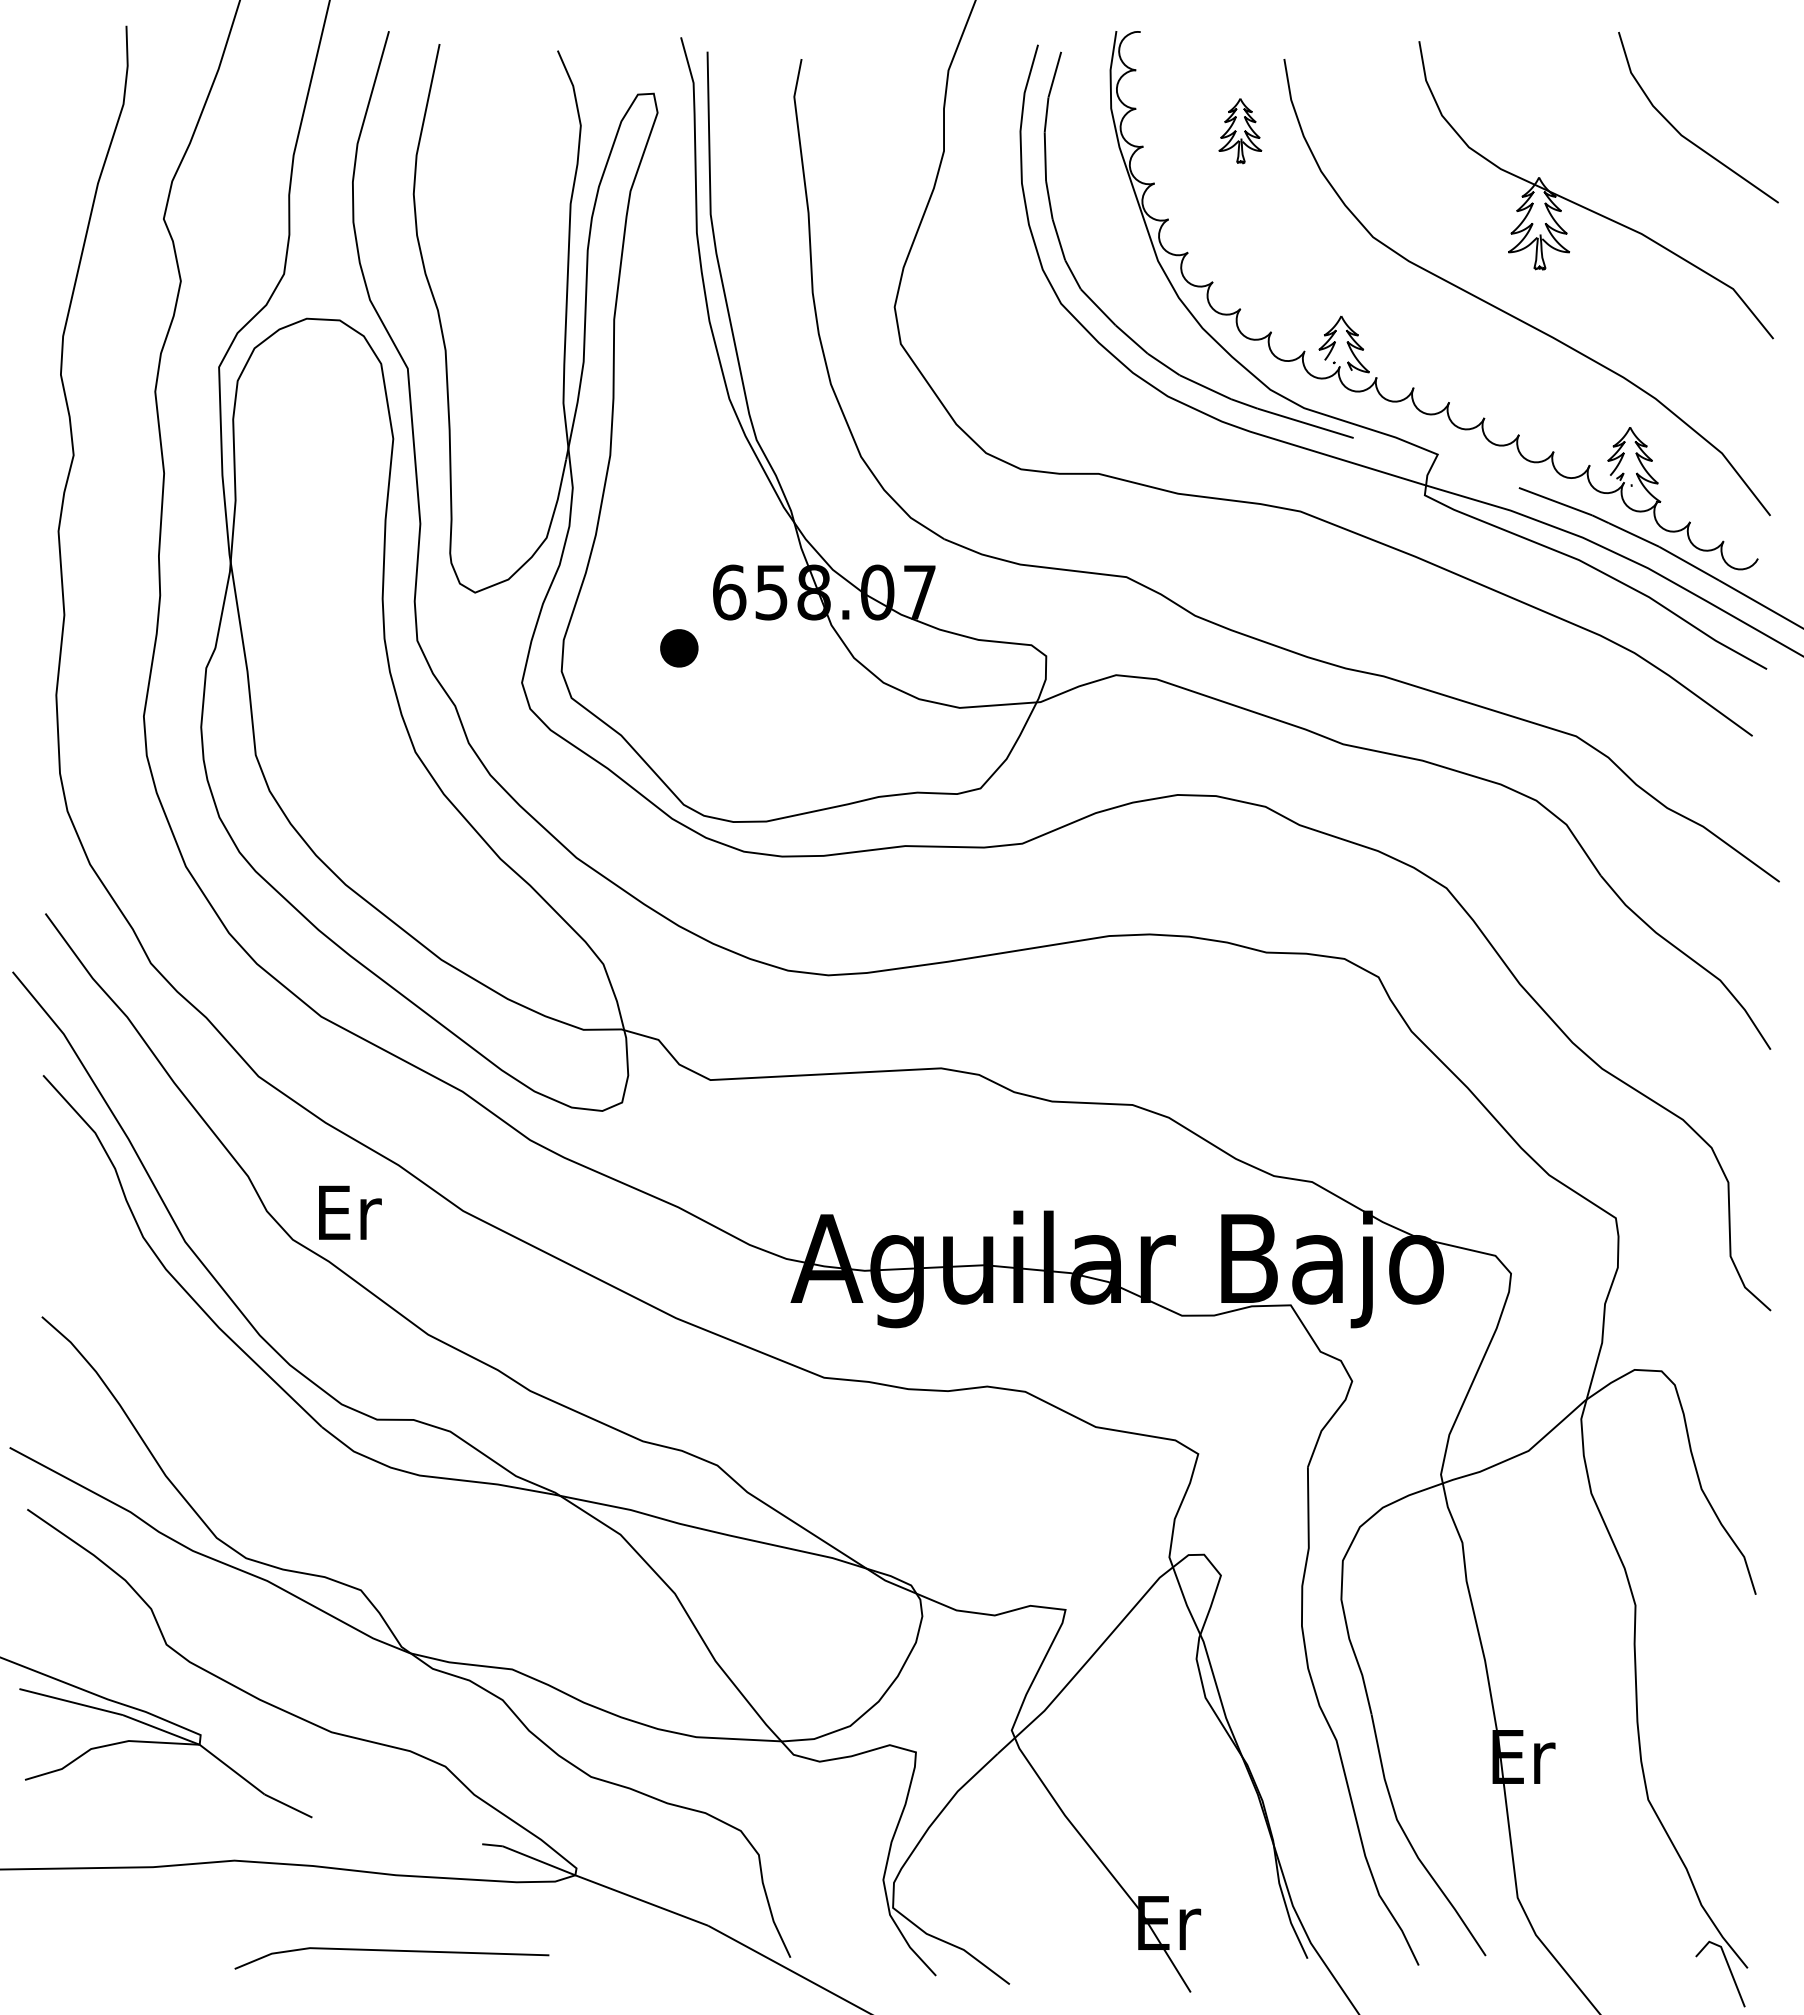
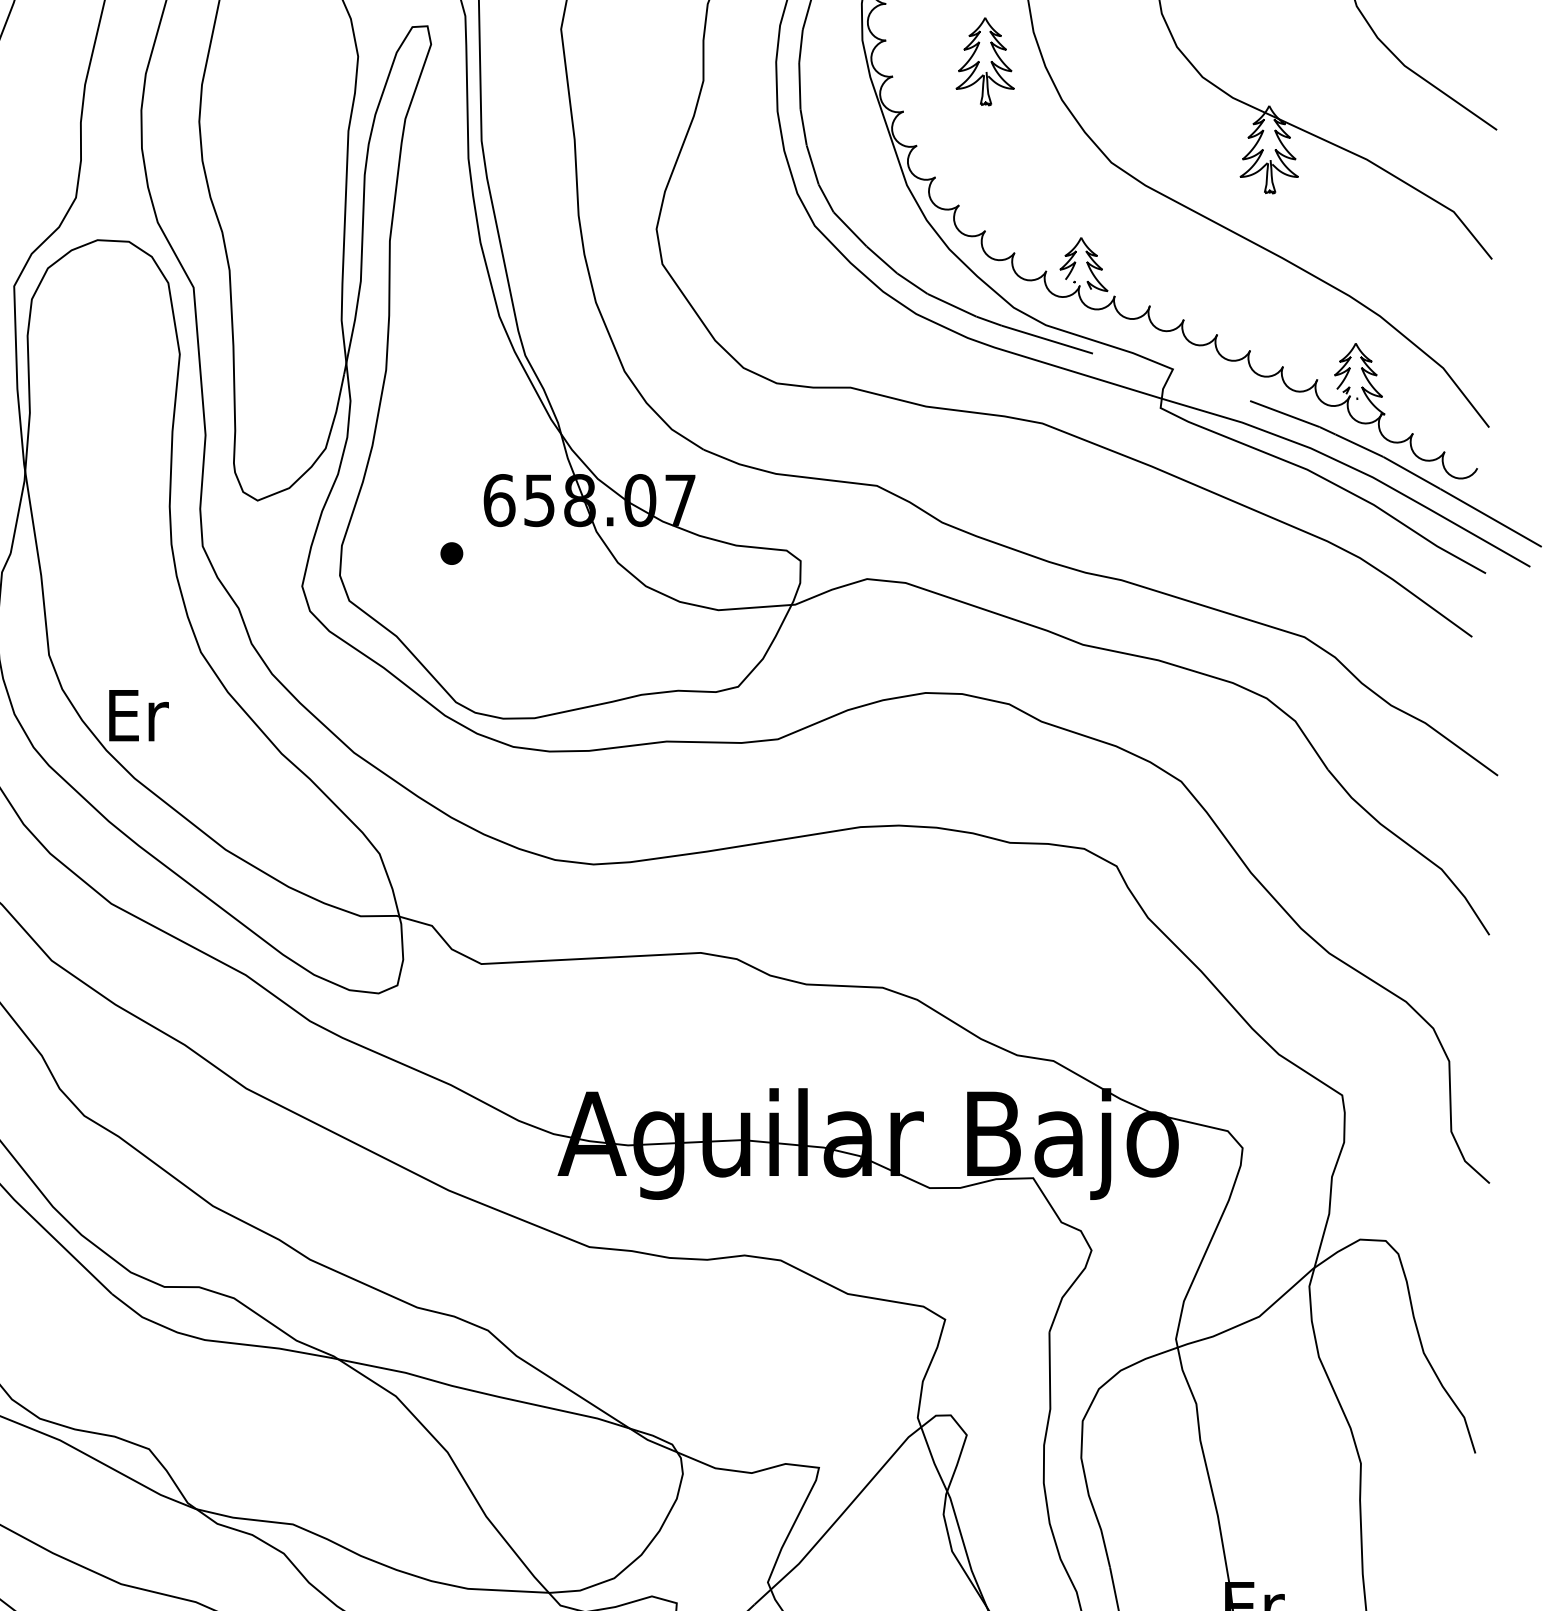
part: (1240, 130) -> (985, 61), size x1.43
part: (679, 648) -> (451, 553), size x0.62
text: (350, 1212) -> (139, 715), moved

